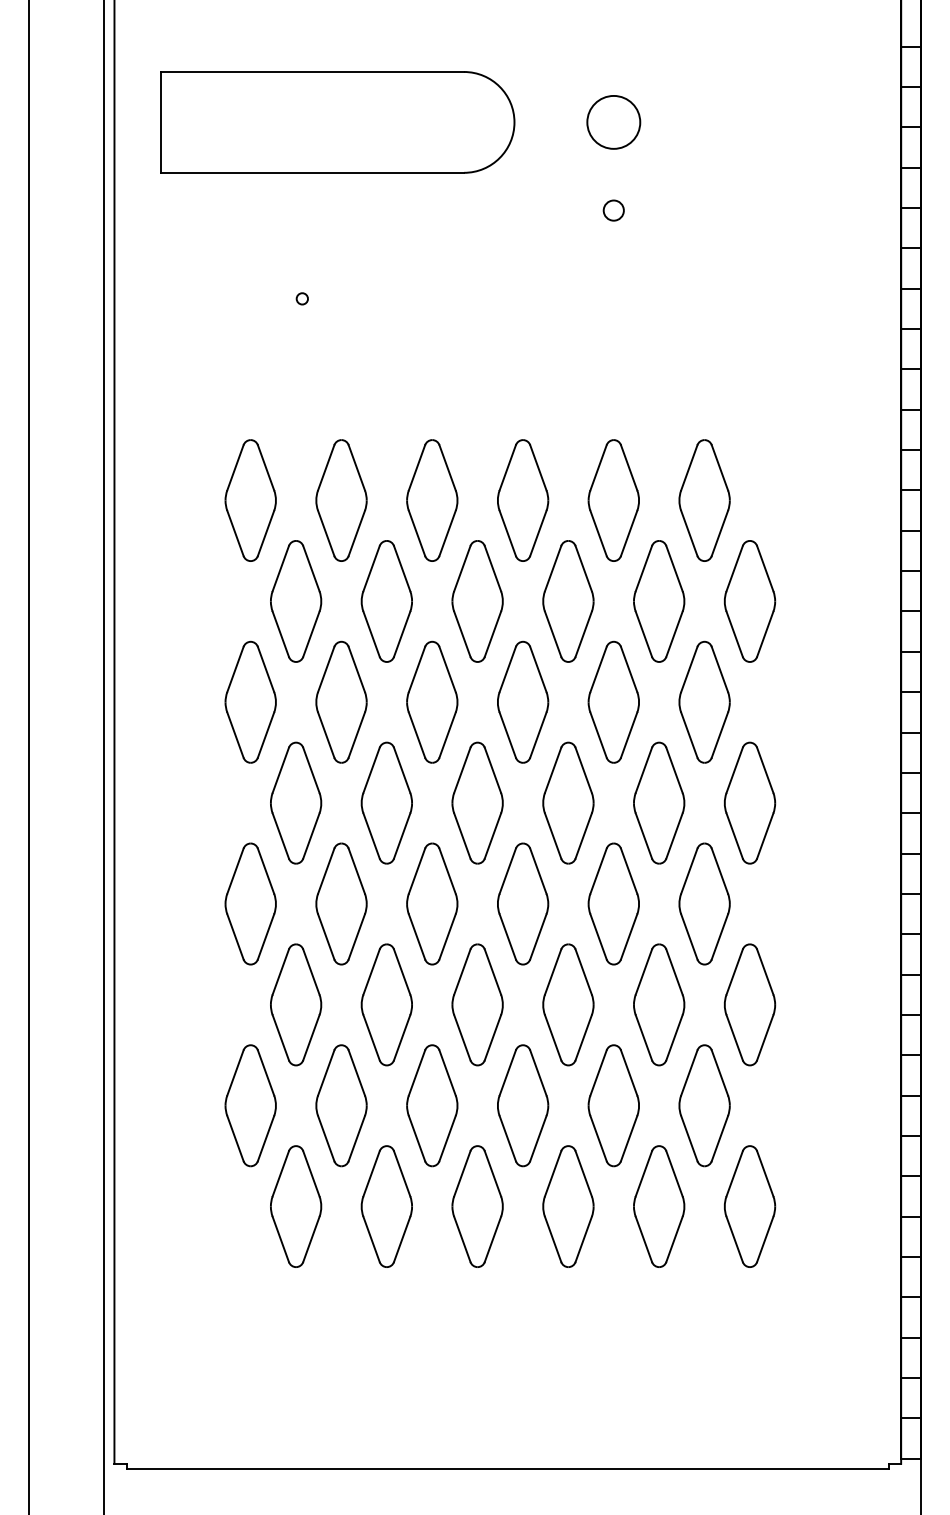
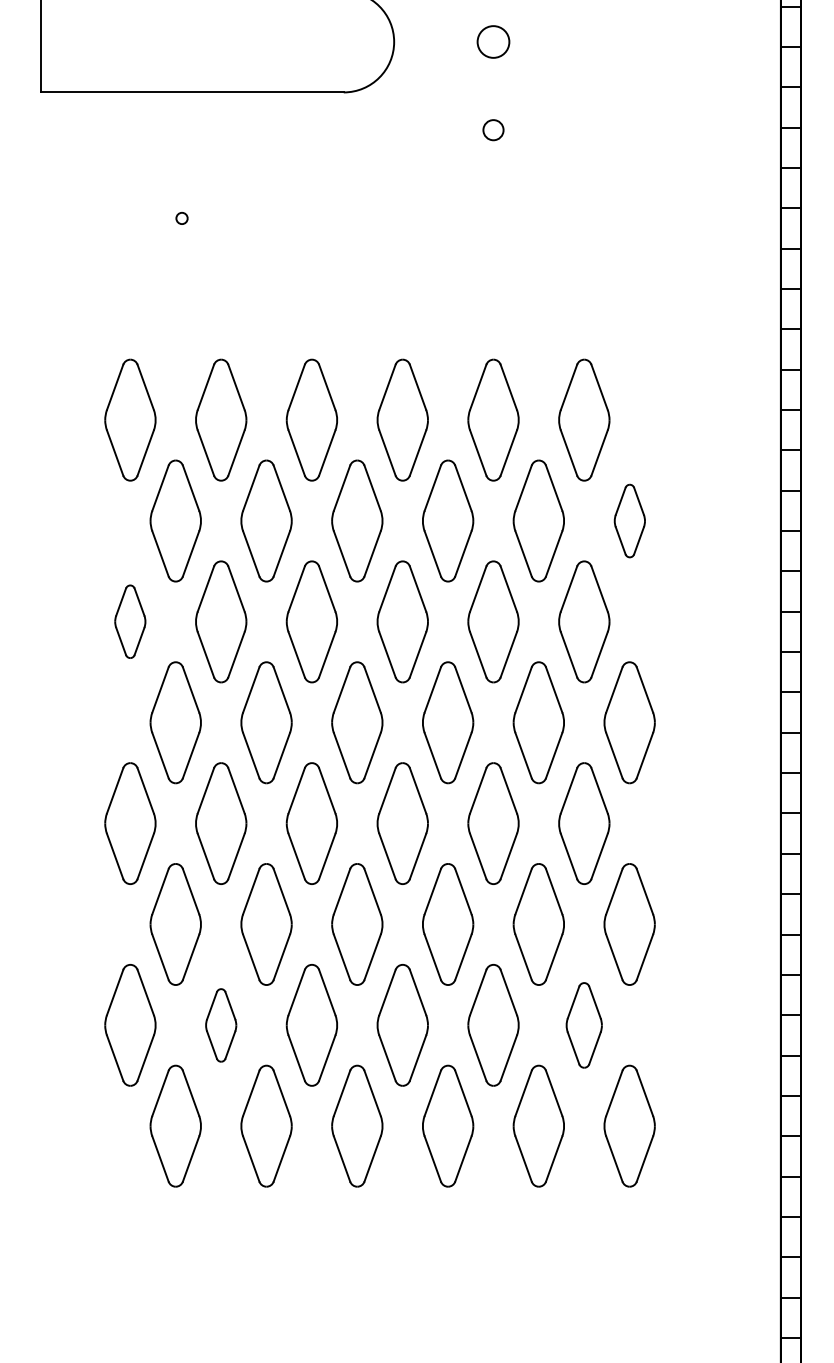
circle: (613, 121) -> (493, 41), size x0.6
part: (750, 601) -> (630, 521), size x0.6
part: (250, 701) -> (130, 621), size x0.6
part: (341, 1105) -> (221, 1025), size x0.6
part: (704, 1105) -> (584, 1025), size x0.7

